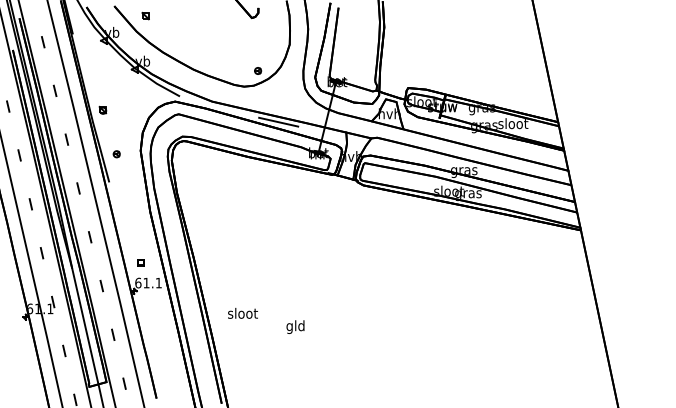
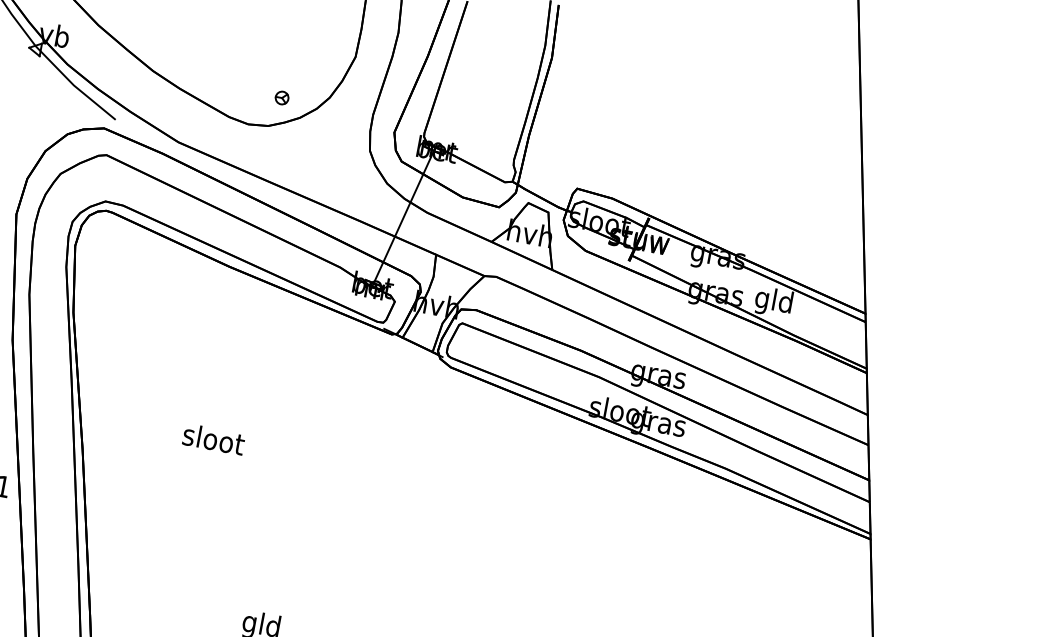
line: (278, 121) -> (304, 207), removed
text: (513, 124) -> (774, 301), sloot -> gld
text: (242, 313) -> (212, 439), moved

